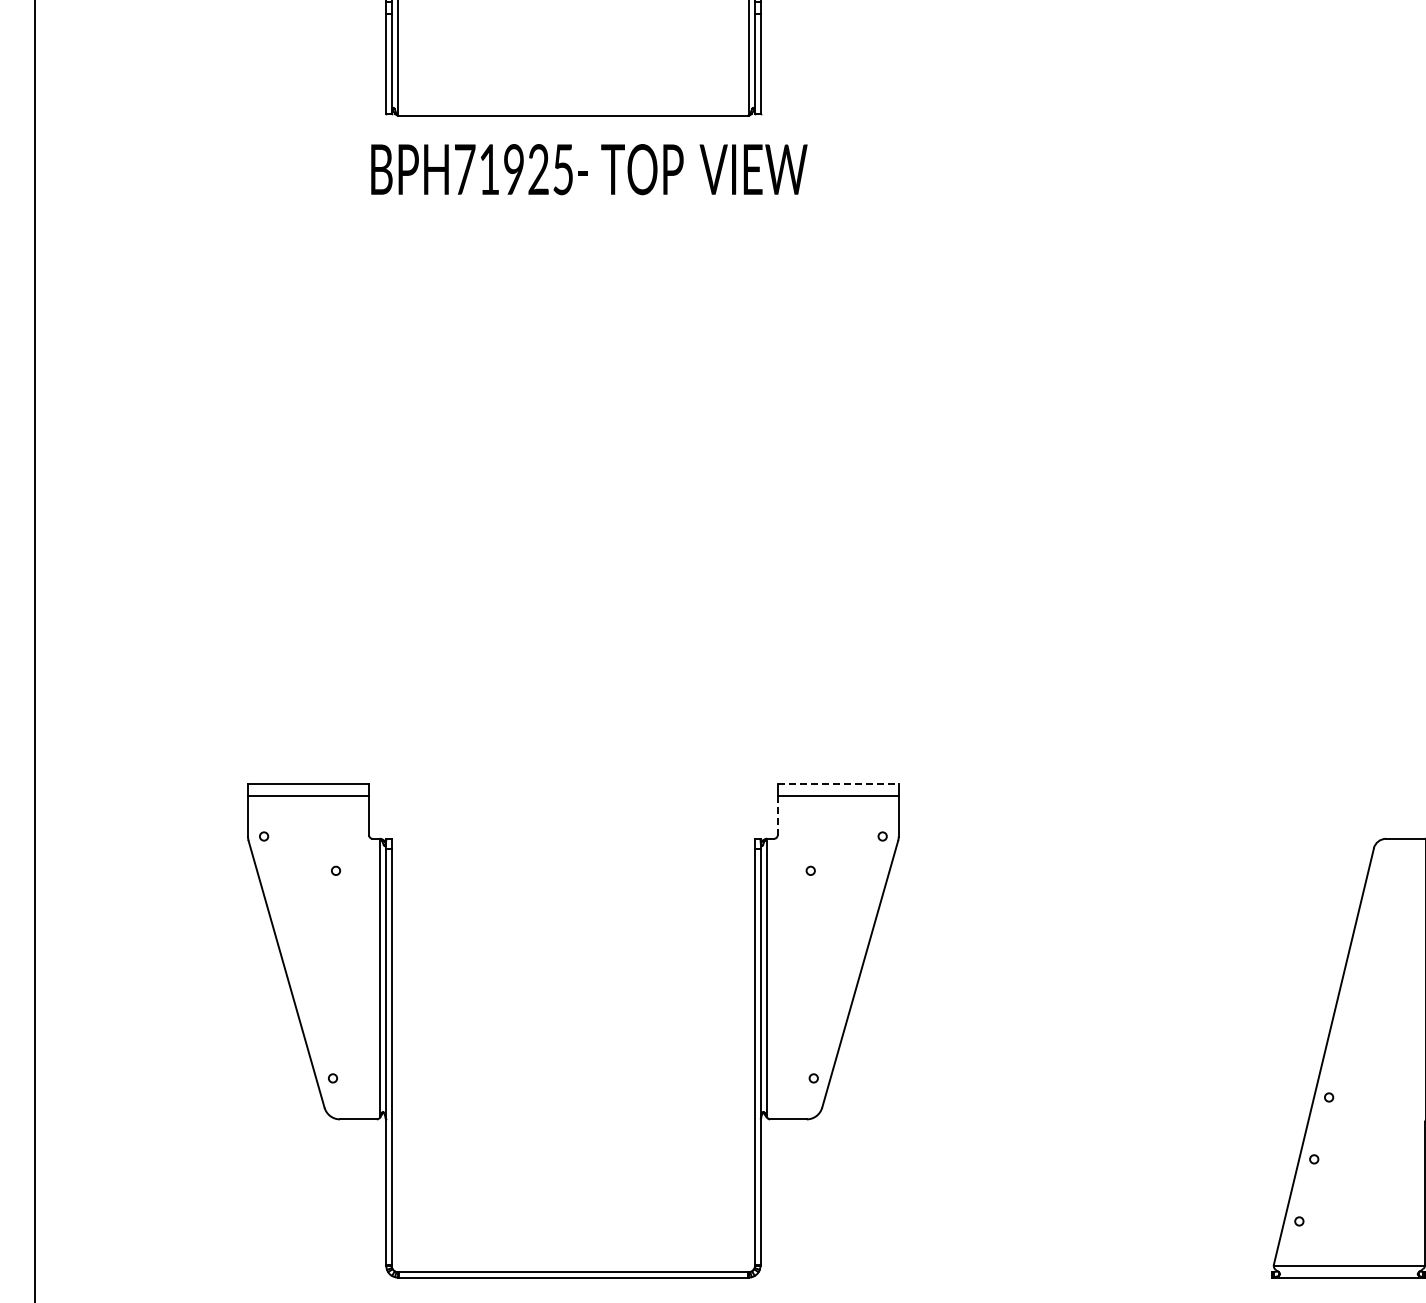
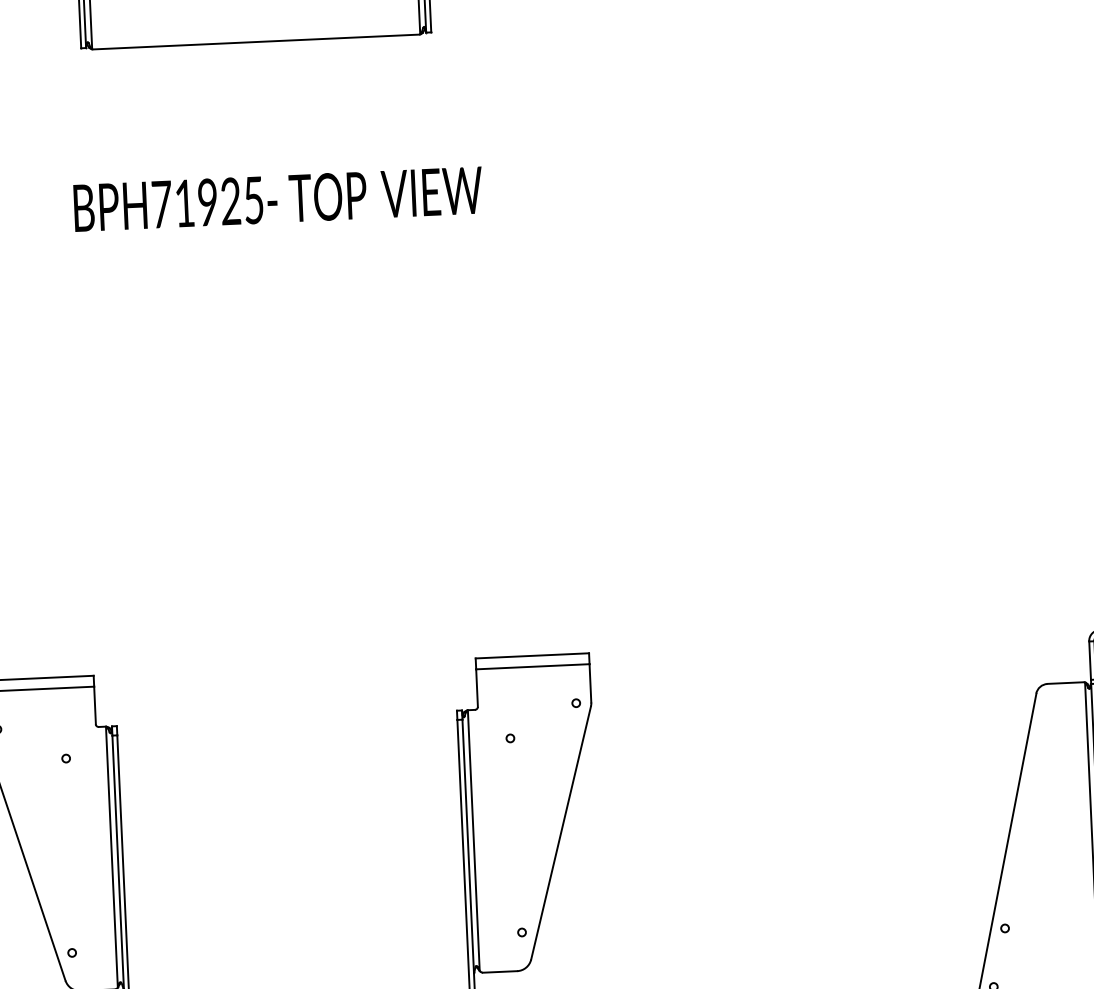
text: (589, 169) -> (278, 199), moved
line: (838, 783) -> (532, 655), dashed -> solid
line: (777, 815) -> (476, 688), dashed -> solid

